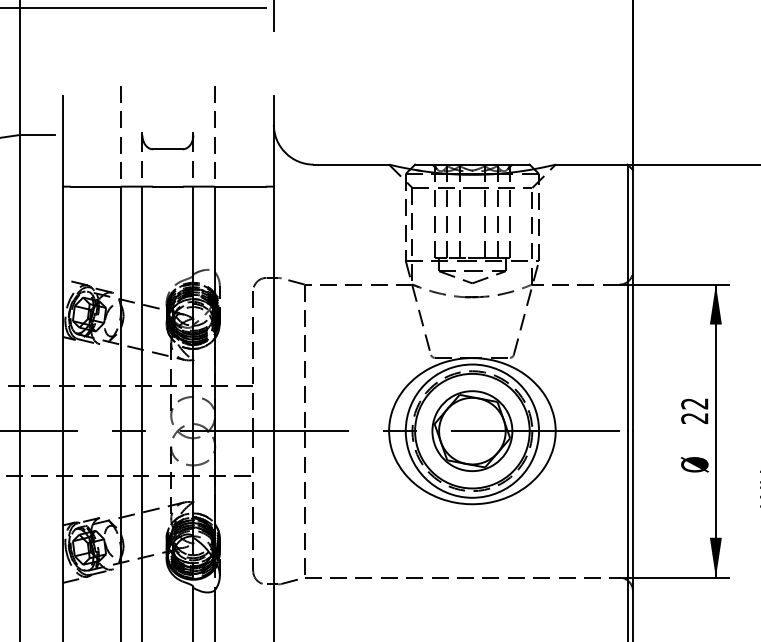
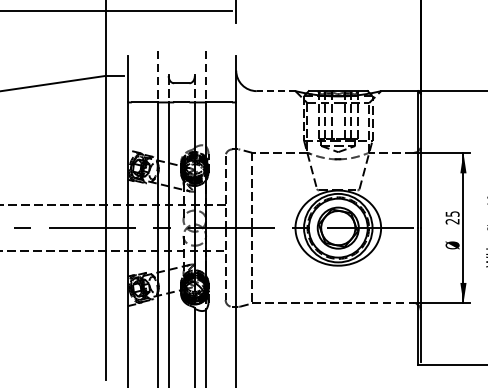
line: (350, 165) -> (275, 91), solid -> dashed
text: (694, 402) -> (452, 213), 22 -> 25

